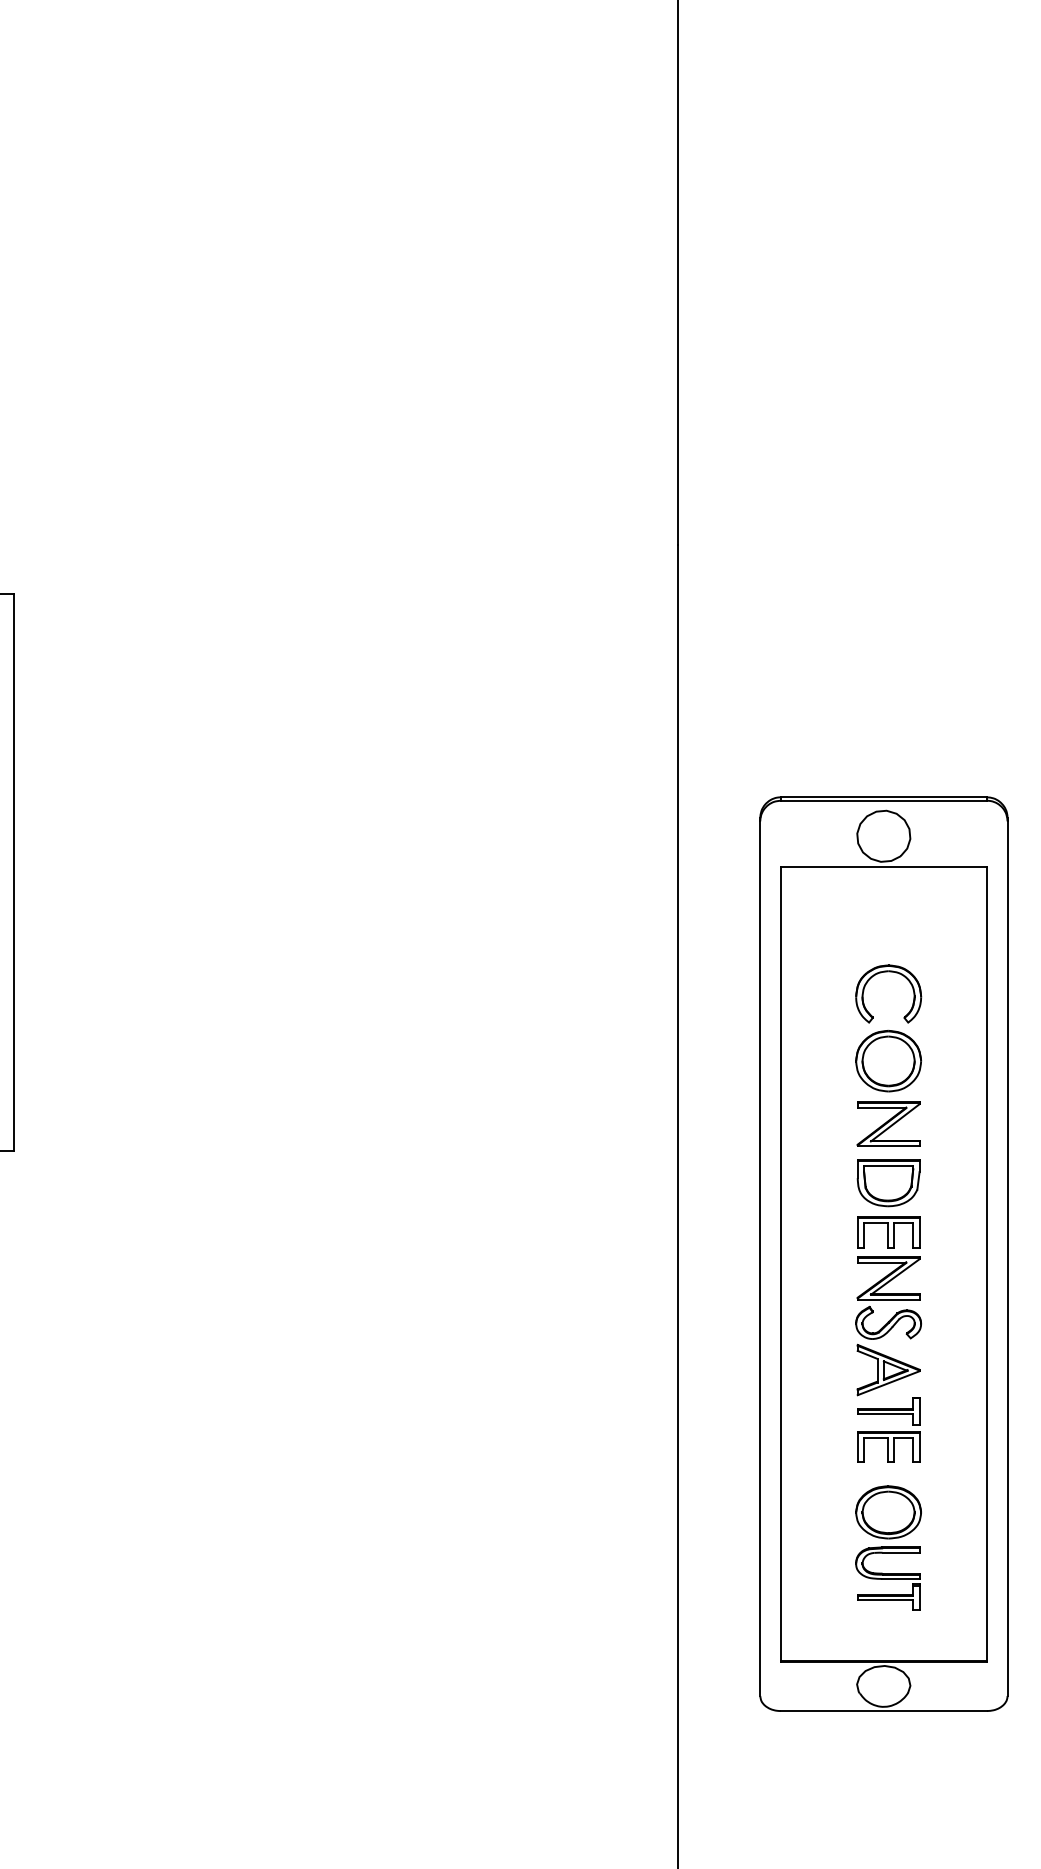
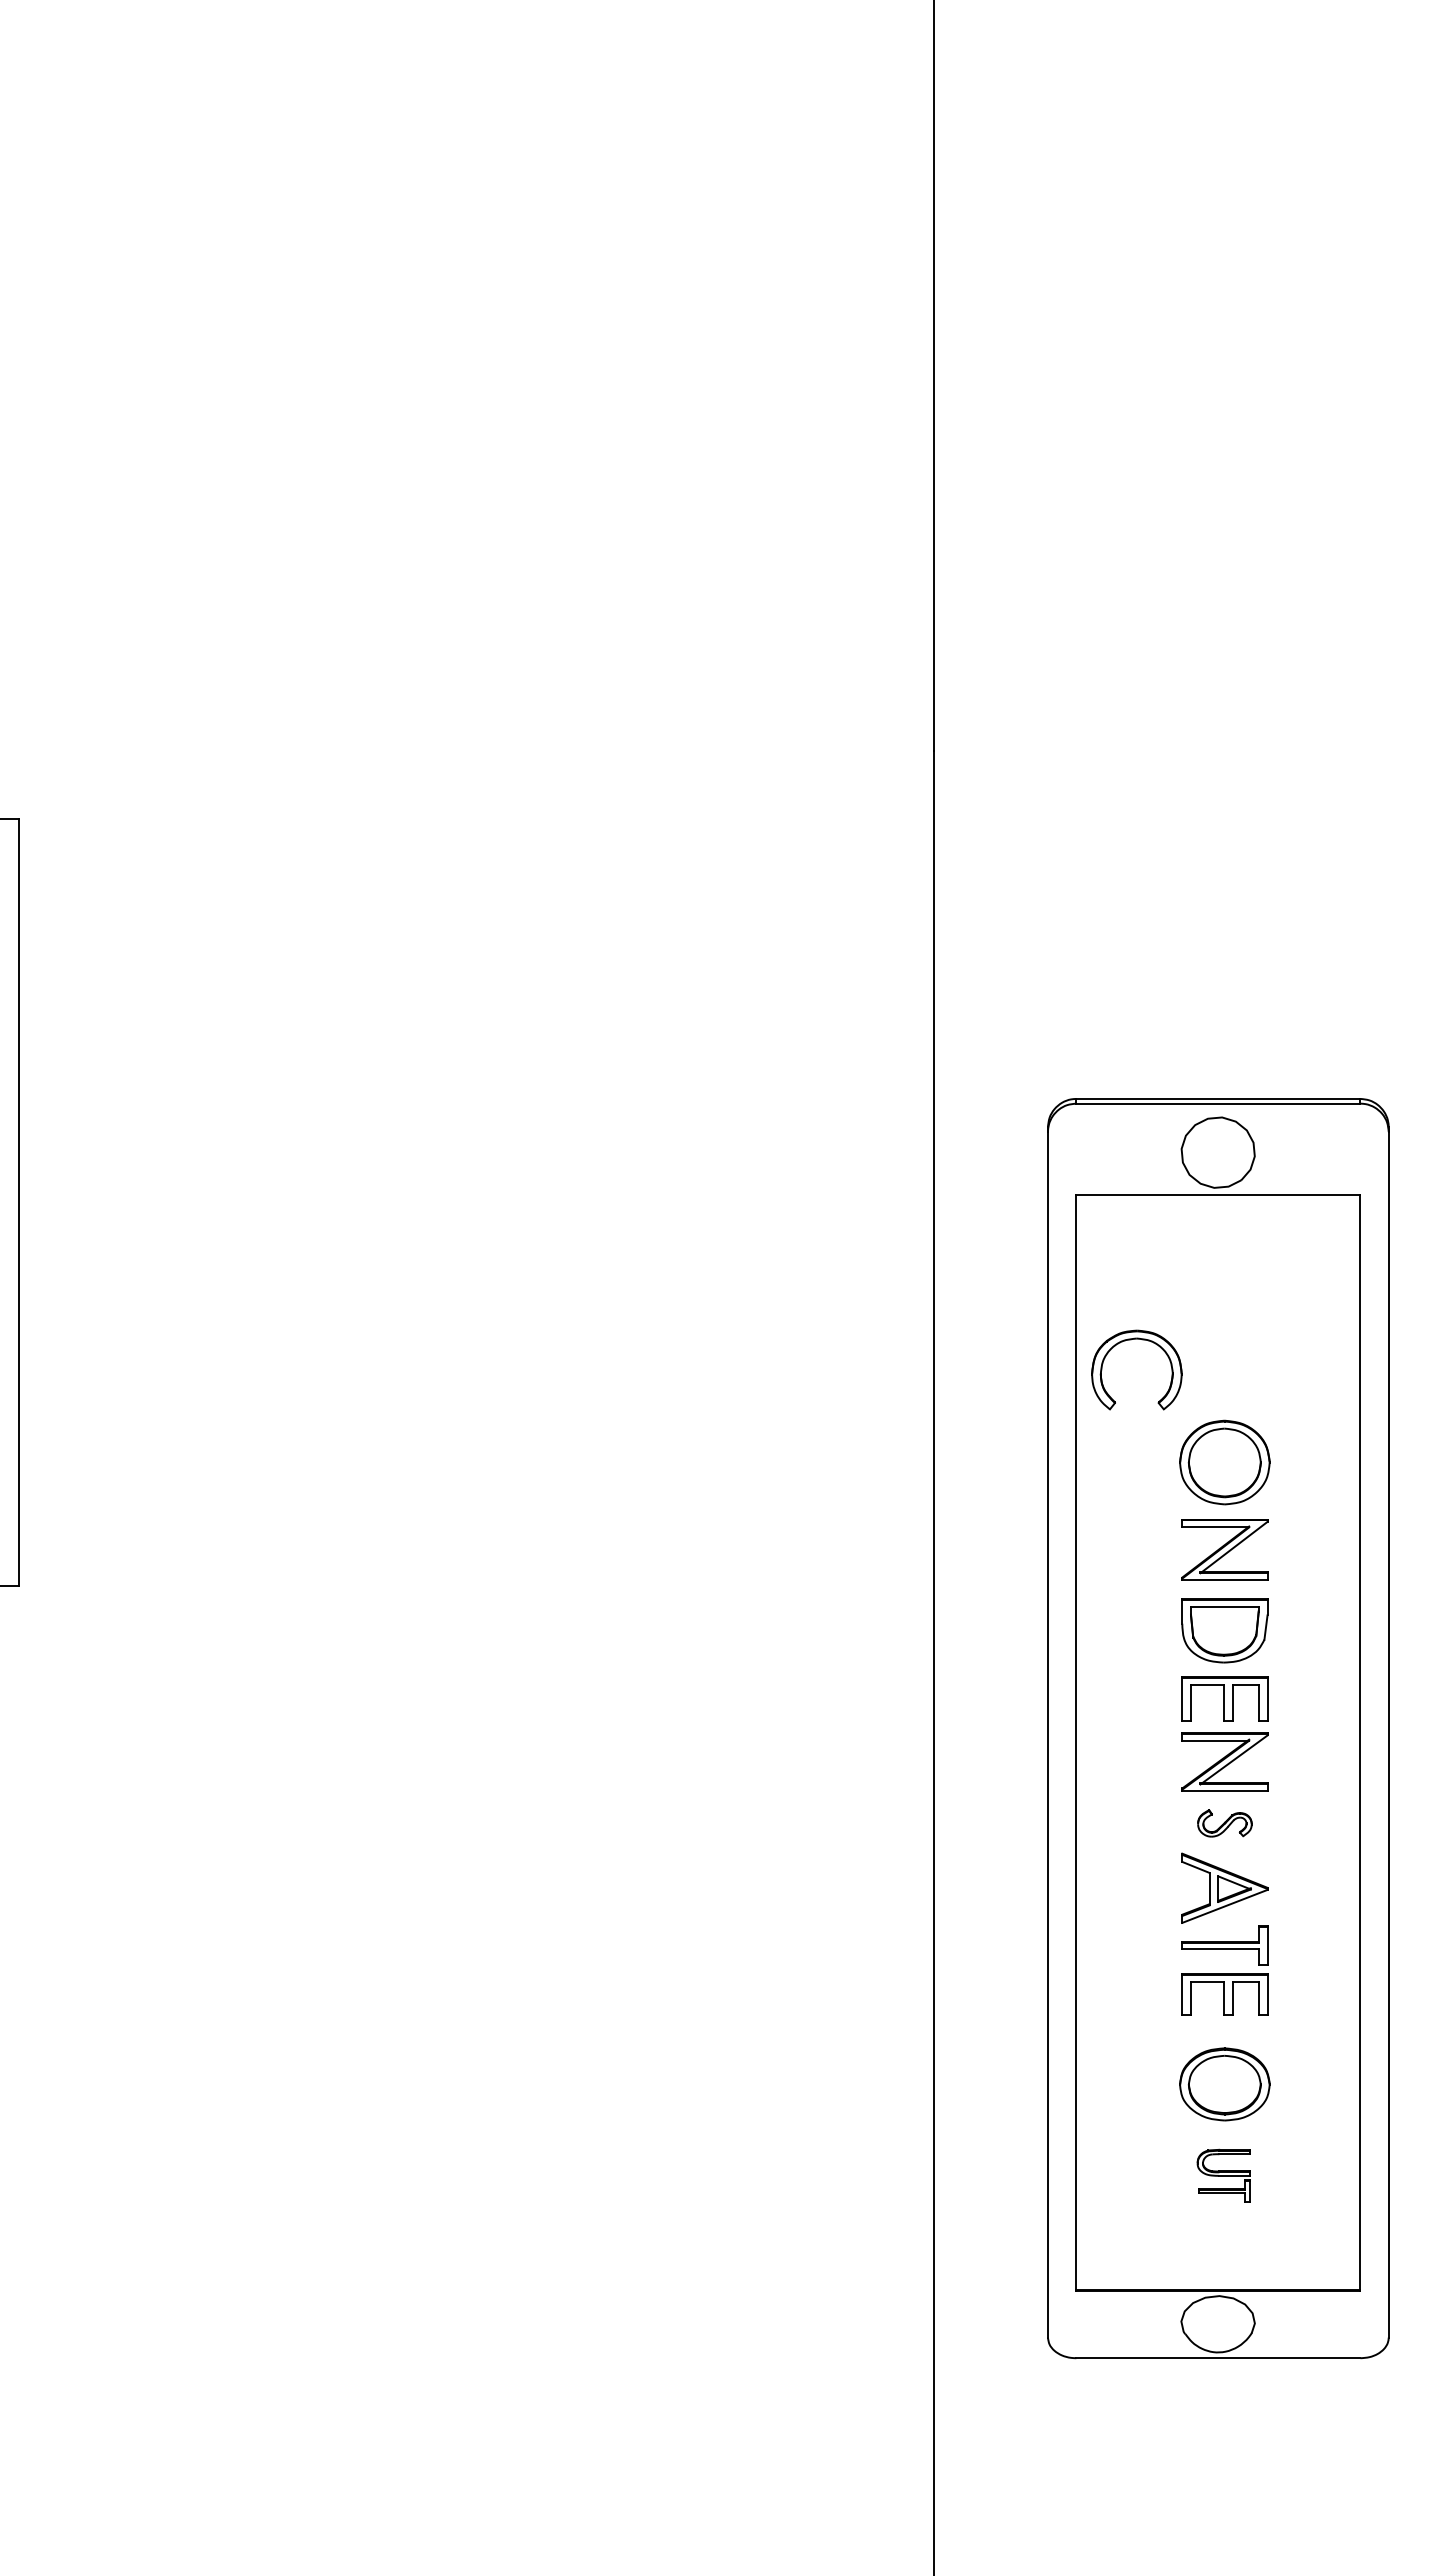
part: (884, 972) -> (1131, 1340), moved
part: (888, 1323) -> (1224, 1823), size x0.6
part: (887, 1578) -> (1223, 2175), size x0.6

